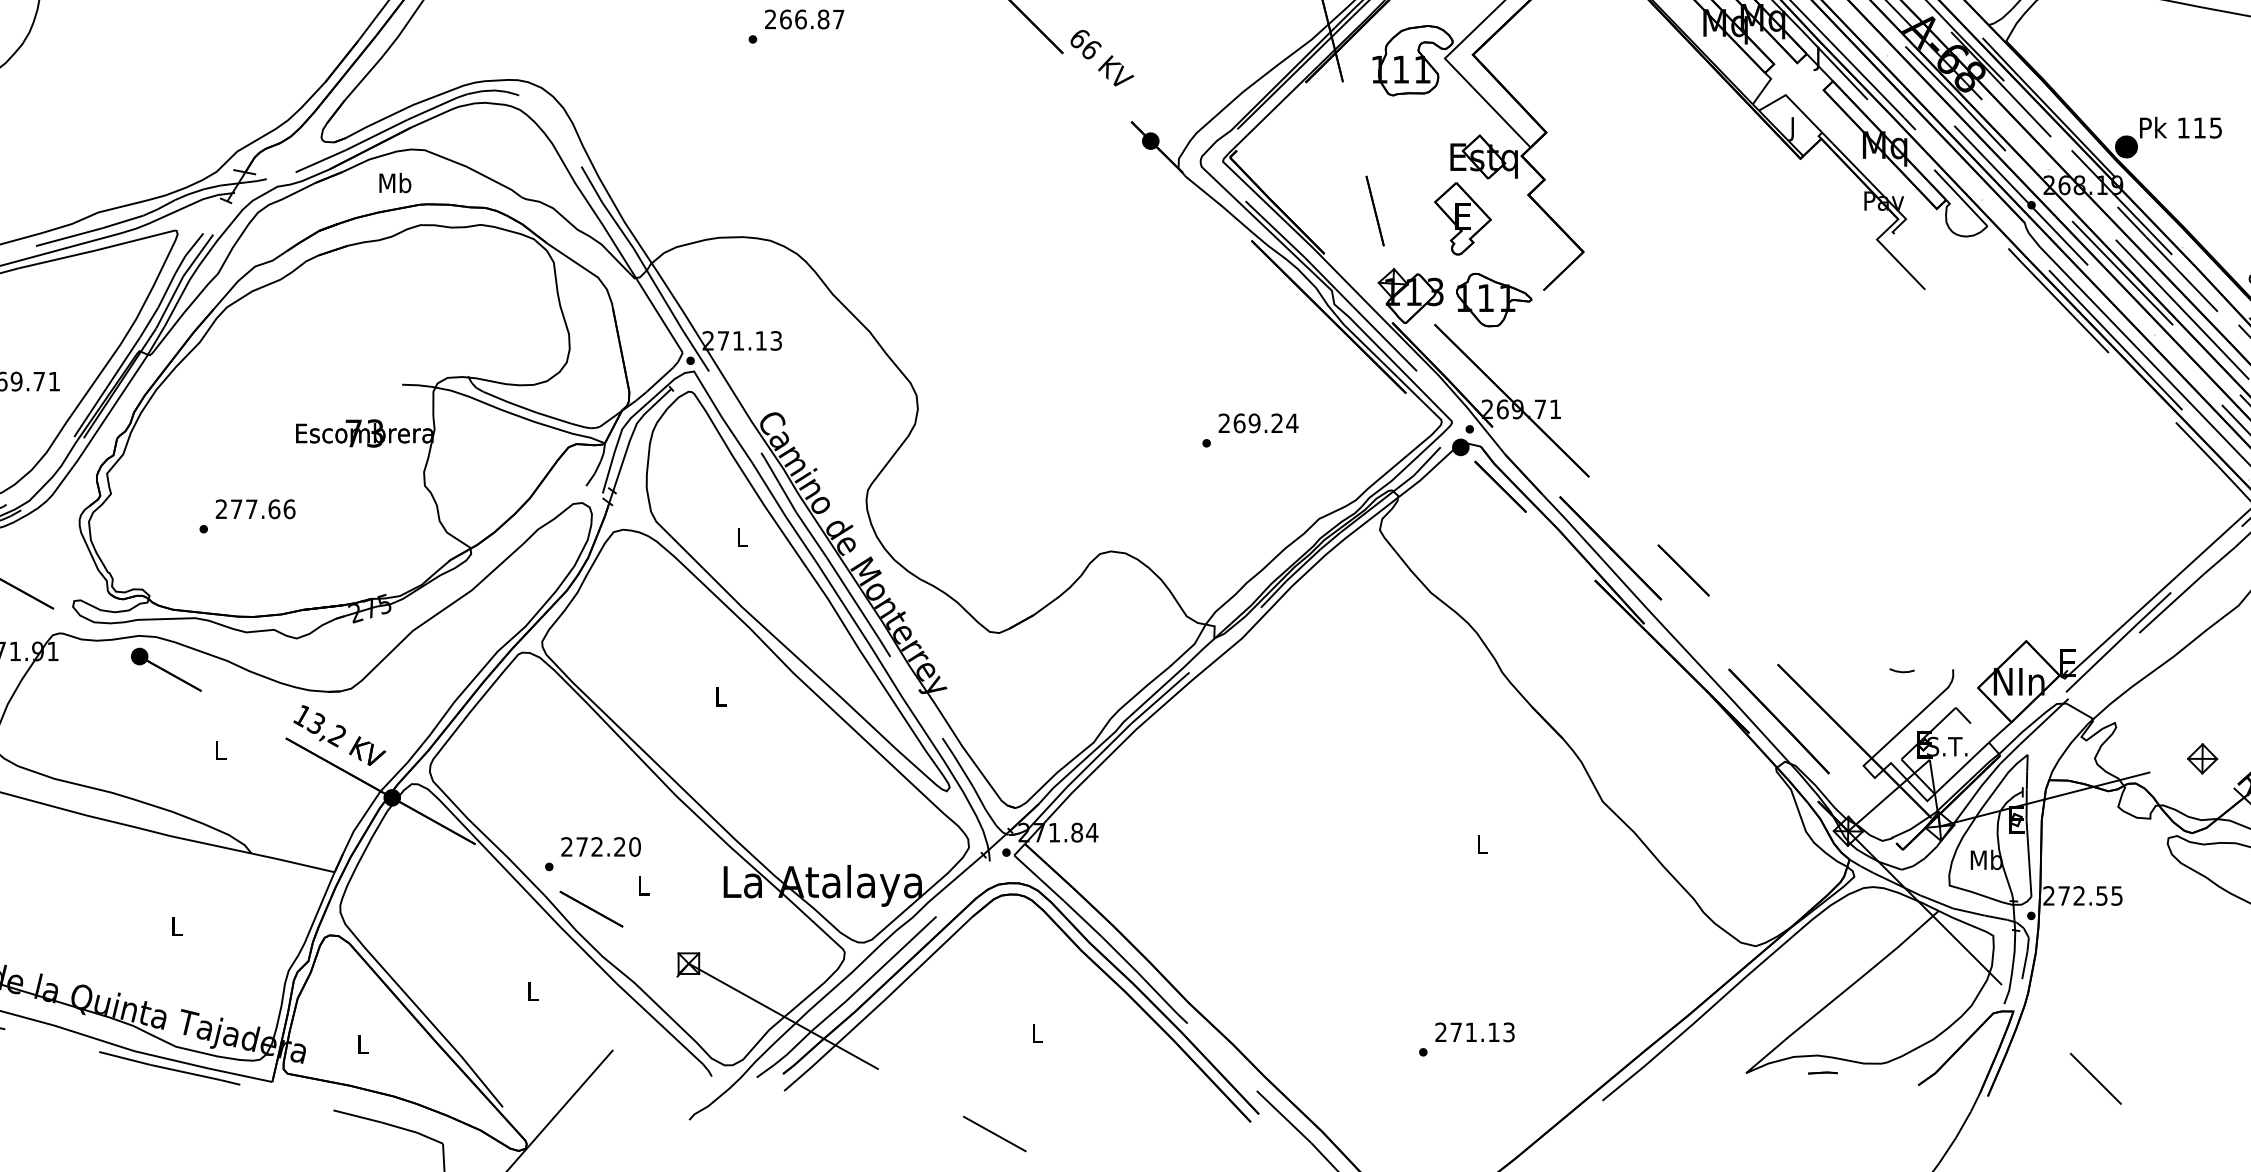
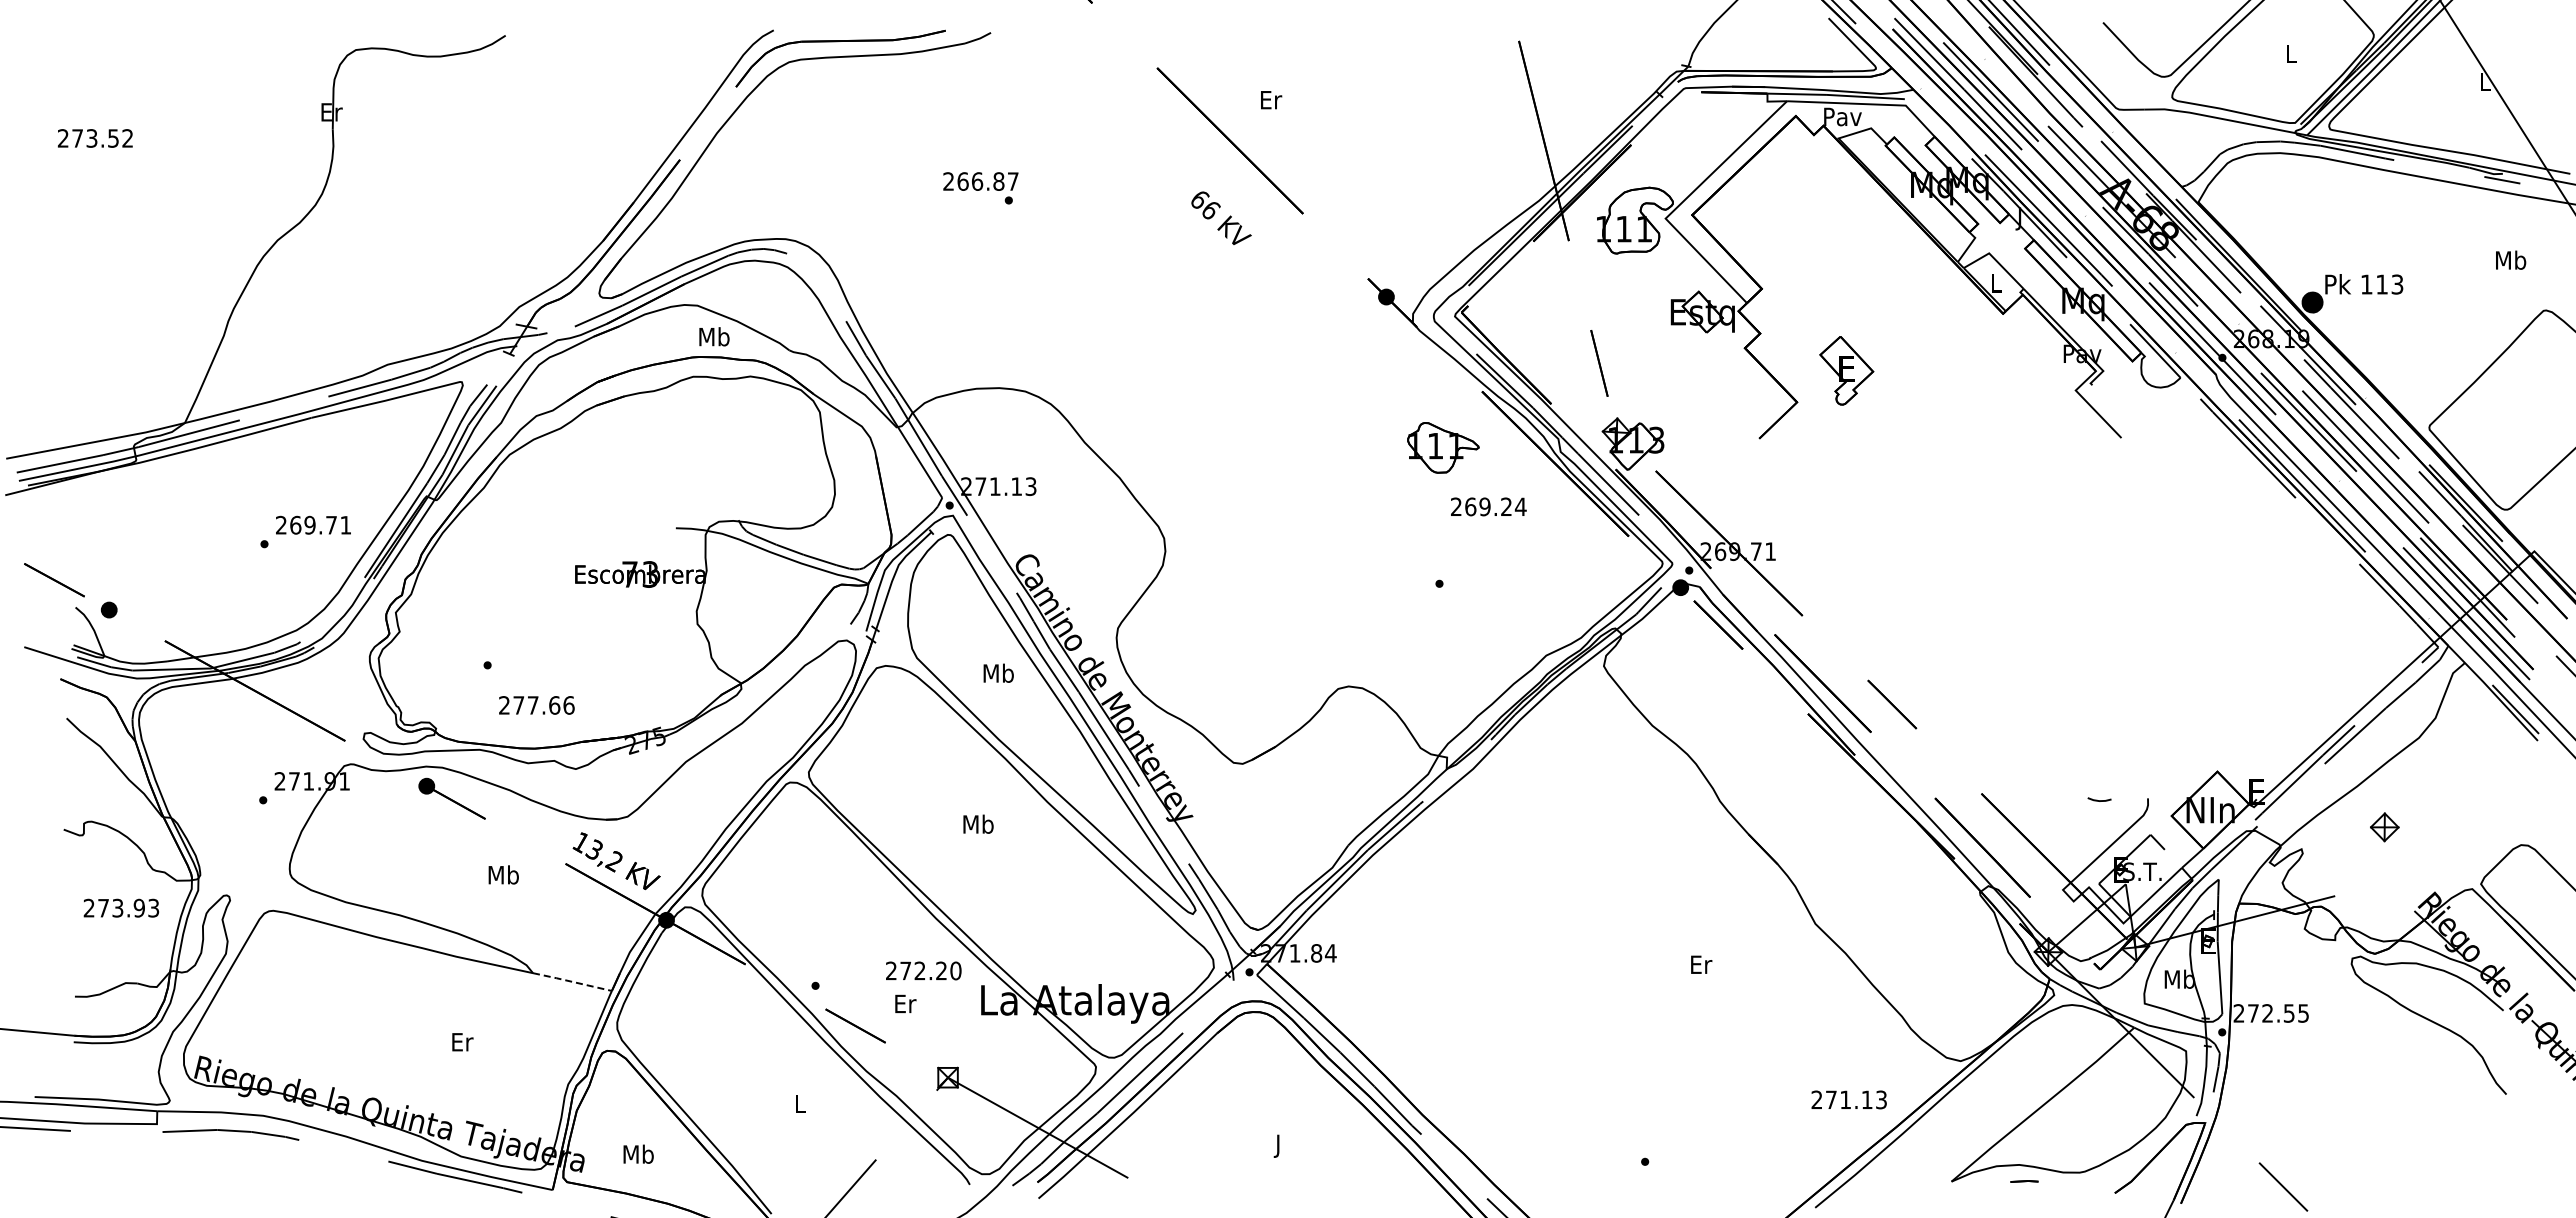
text: (804, 19) -> (980, 181), moved
text: (1102, 57) -> (1221, 217), moved
text: (2216, 126) -> (2397, 283), 115 -> 113
text: (1793, 128) -> (1996, 285), J -> L
text: (395, 182) -> (714, 336), moved
part: (1462, 218) -> (1846, 370), moved
part: (1494, 299) -> (1443, 447), moved
text: (1258, 422) -> (1488, 506), moved
text: (255, 509) -> (536, 705), moved
text: (742, 536) -> (998, 672), L -> Mb
text: (720, 695) -> (978, 823), L -> Mb
text: (220, 749) -> (503, 874), L -> Mb
part: (2202, 759) -> (2384, 827), moved
text: (1482, 844) -> (1701, 964), L -> Er
text: (600, 846) -> (923, 970), moved
line: (293, 862) -> (572, 981), solid -> dashed
text: (644, 885) -> (905, 1003), L -> Er
text: (177, 926) -> (462, 1042), L -> Er
text: (1474, 1031) -> (1848, 1099), moved
text: (1037, 1035) -> (1278, 1145), L -> J
text: (362, 1043) -> (638, 1153), L -> Mb

